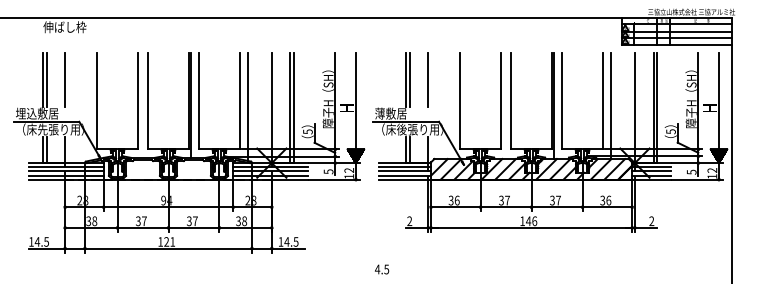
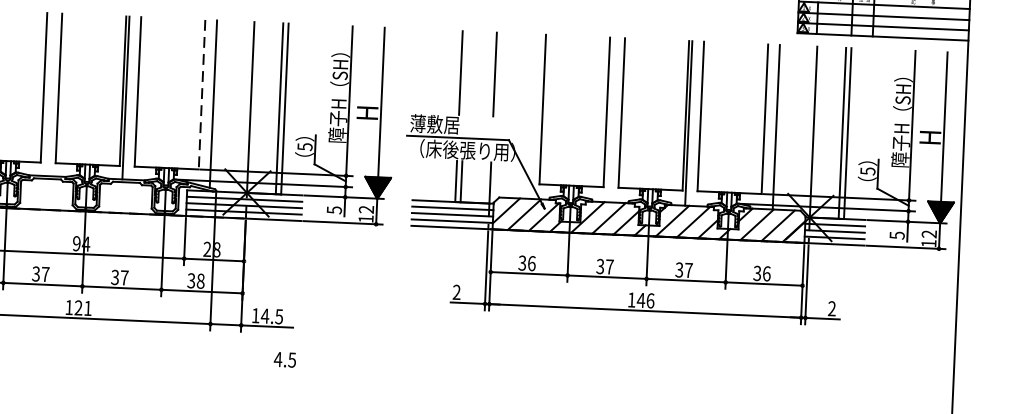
line: (409, 79) -> (466, 72), removed
line: (240, 101) -> (202, 95), solid -> dashed
text: (382, 269) -> (285, 359), moved

